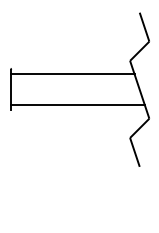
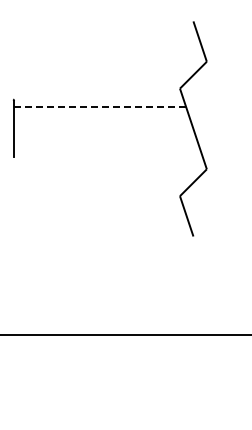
line: (72, 74) -> (99, 107), solid -> dashed
line: (78, 105) -> (107, 150), removed

